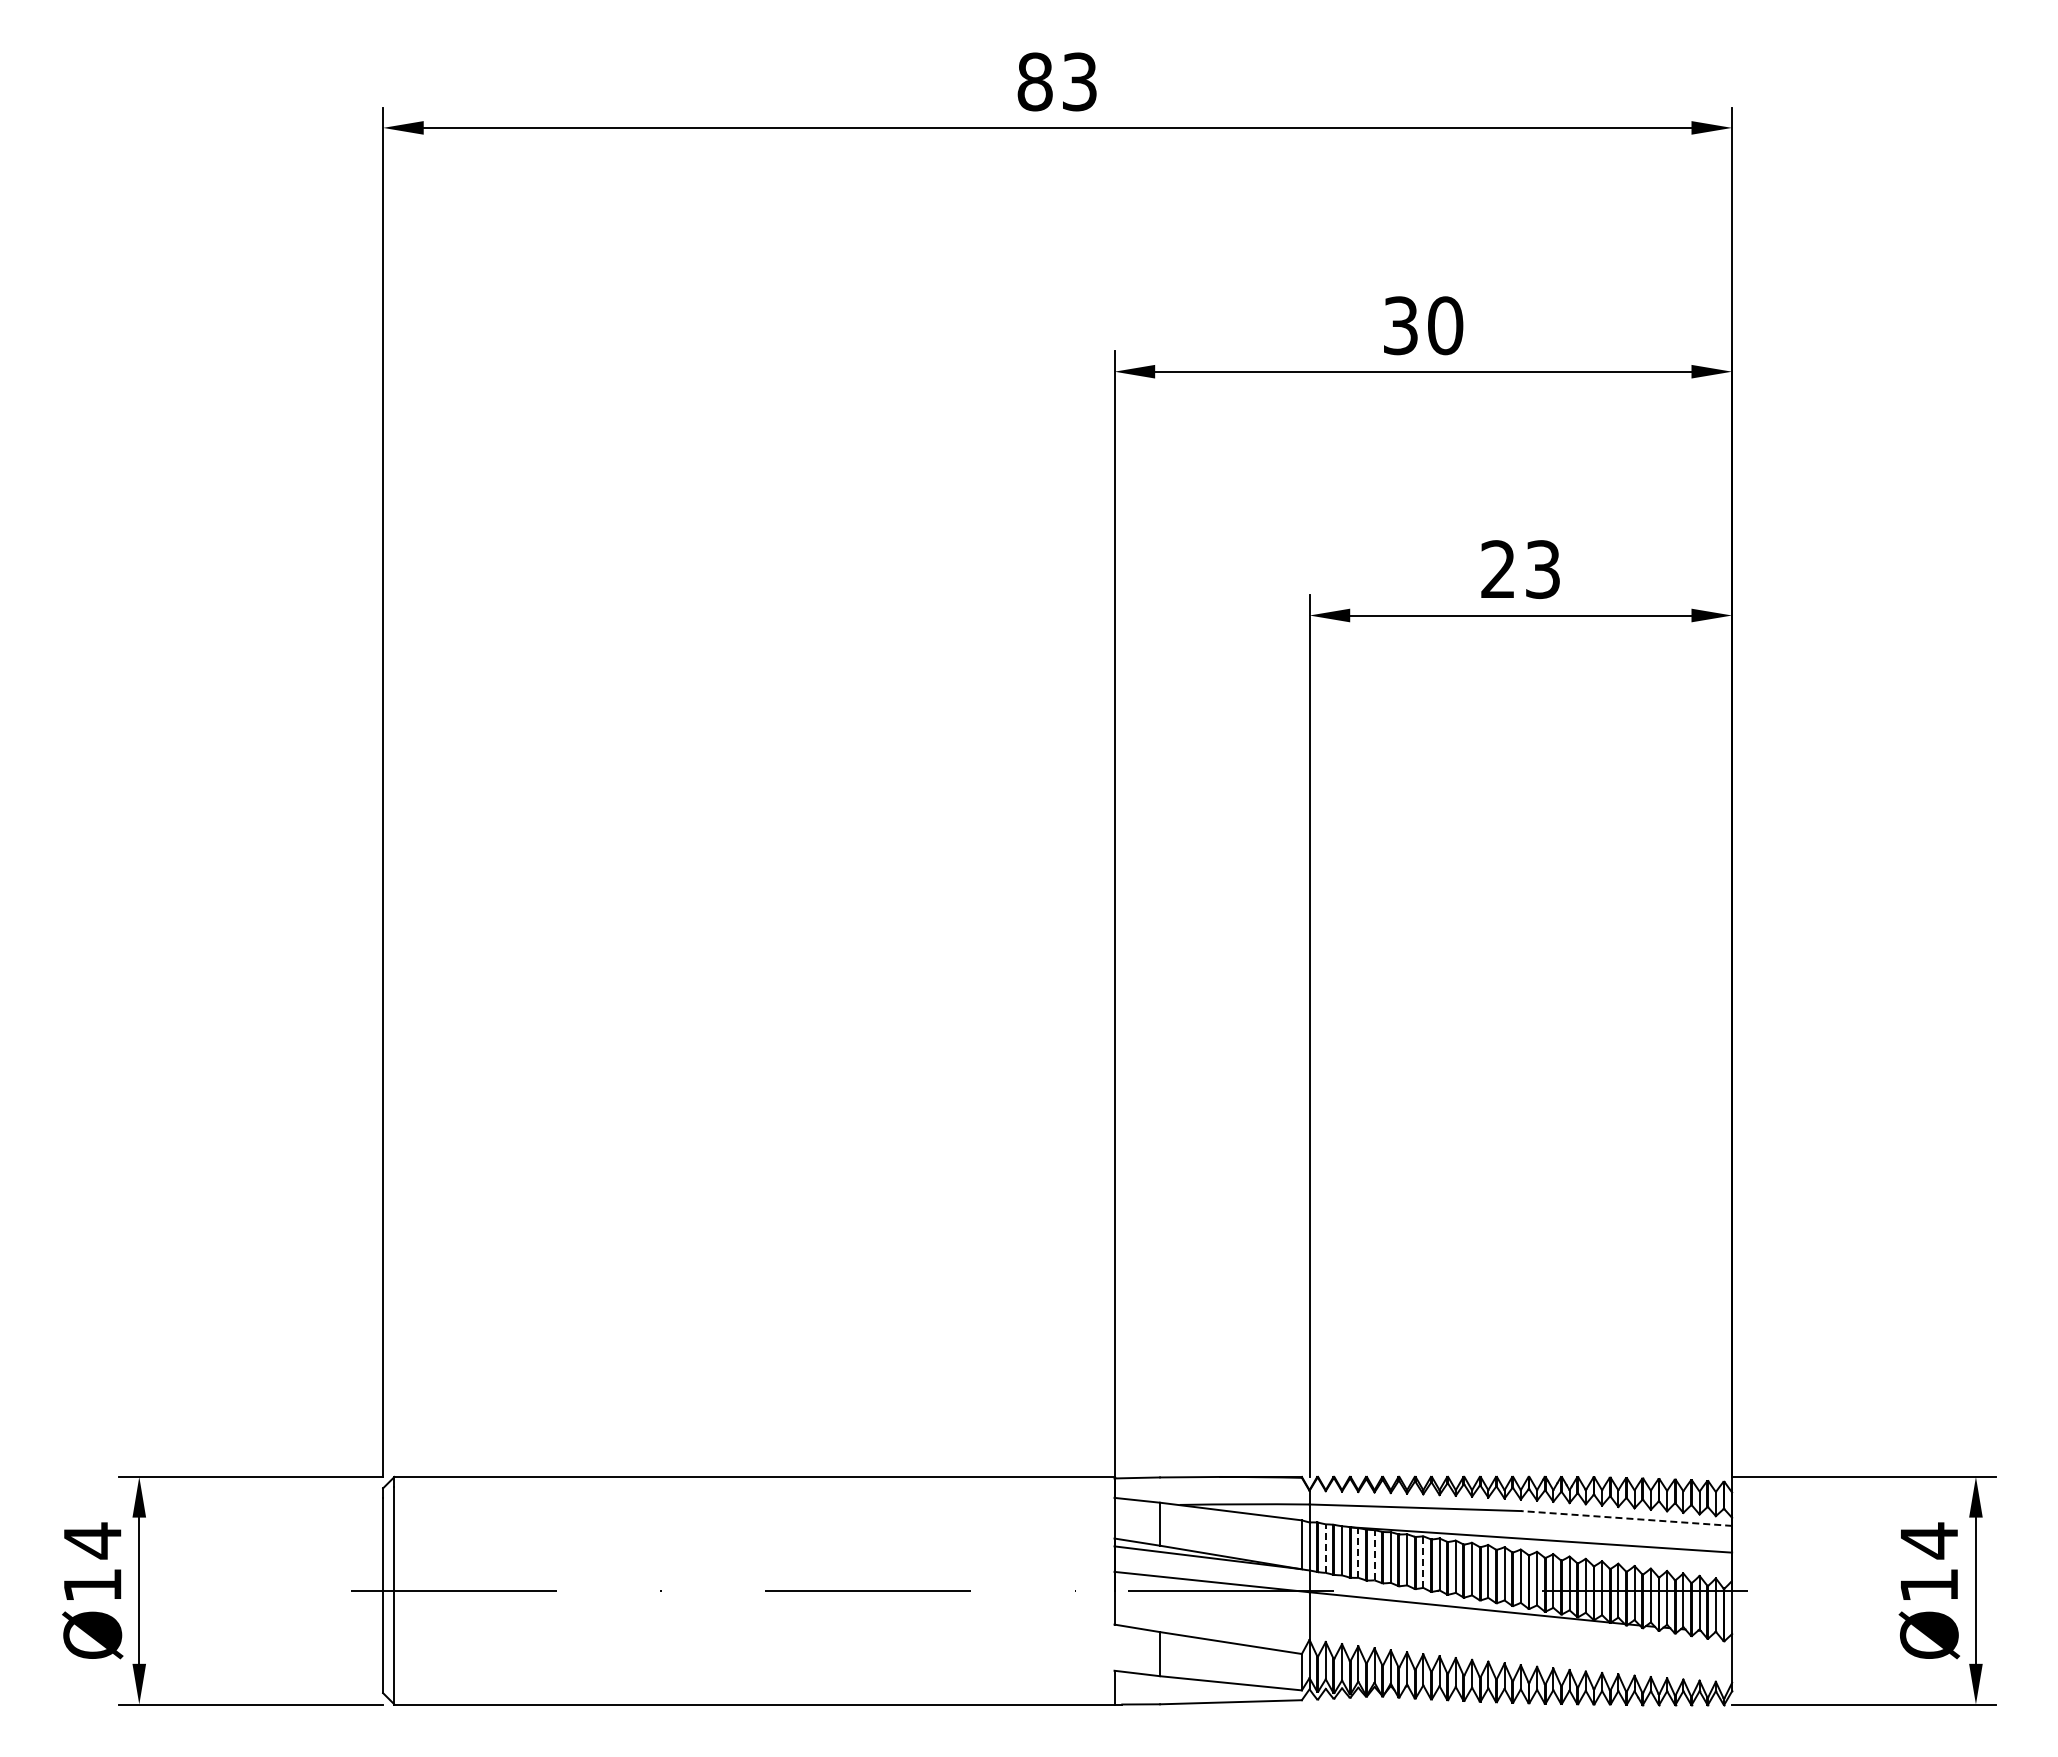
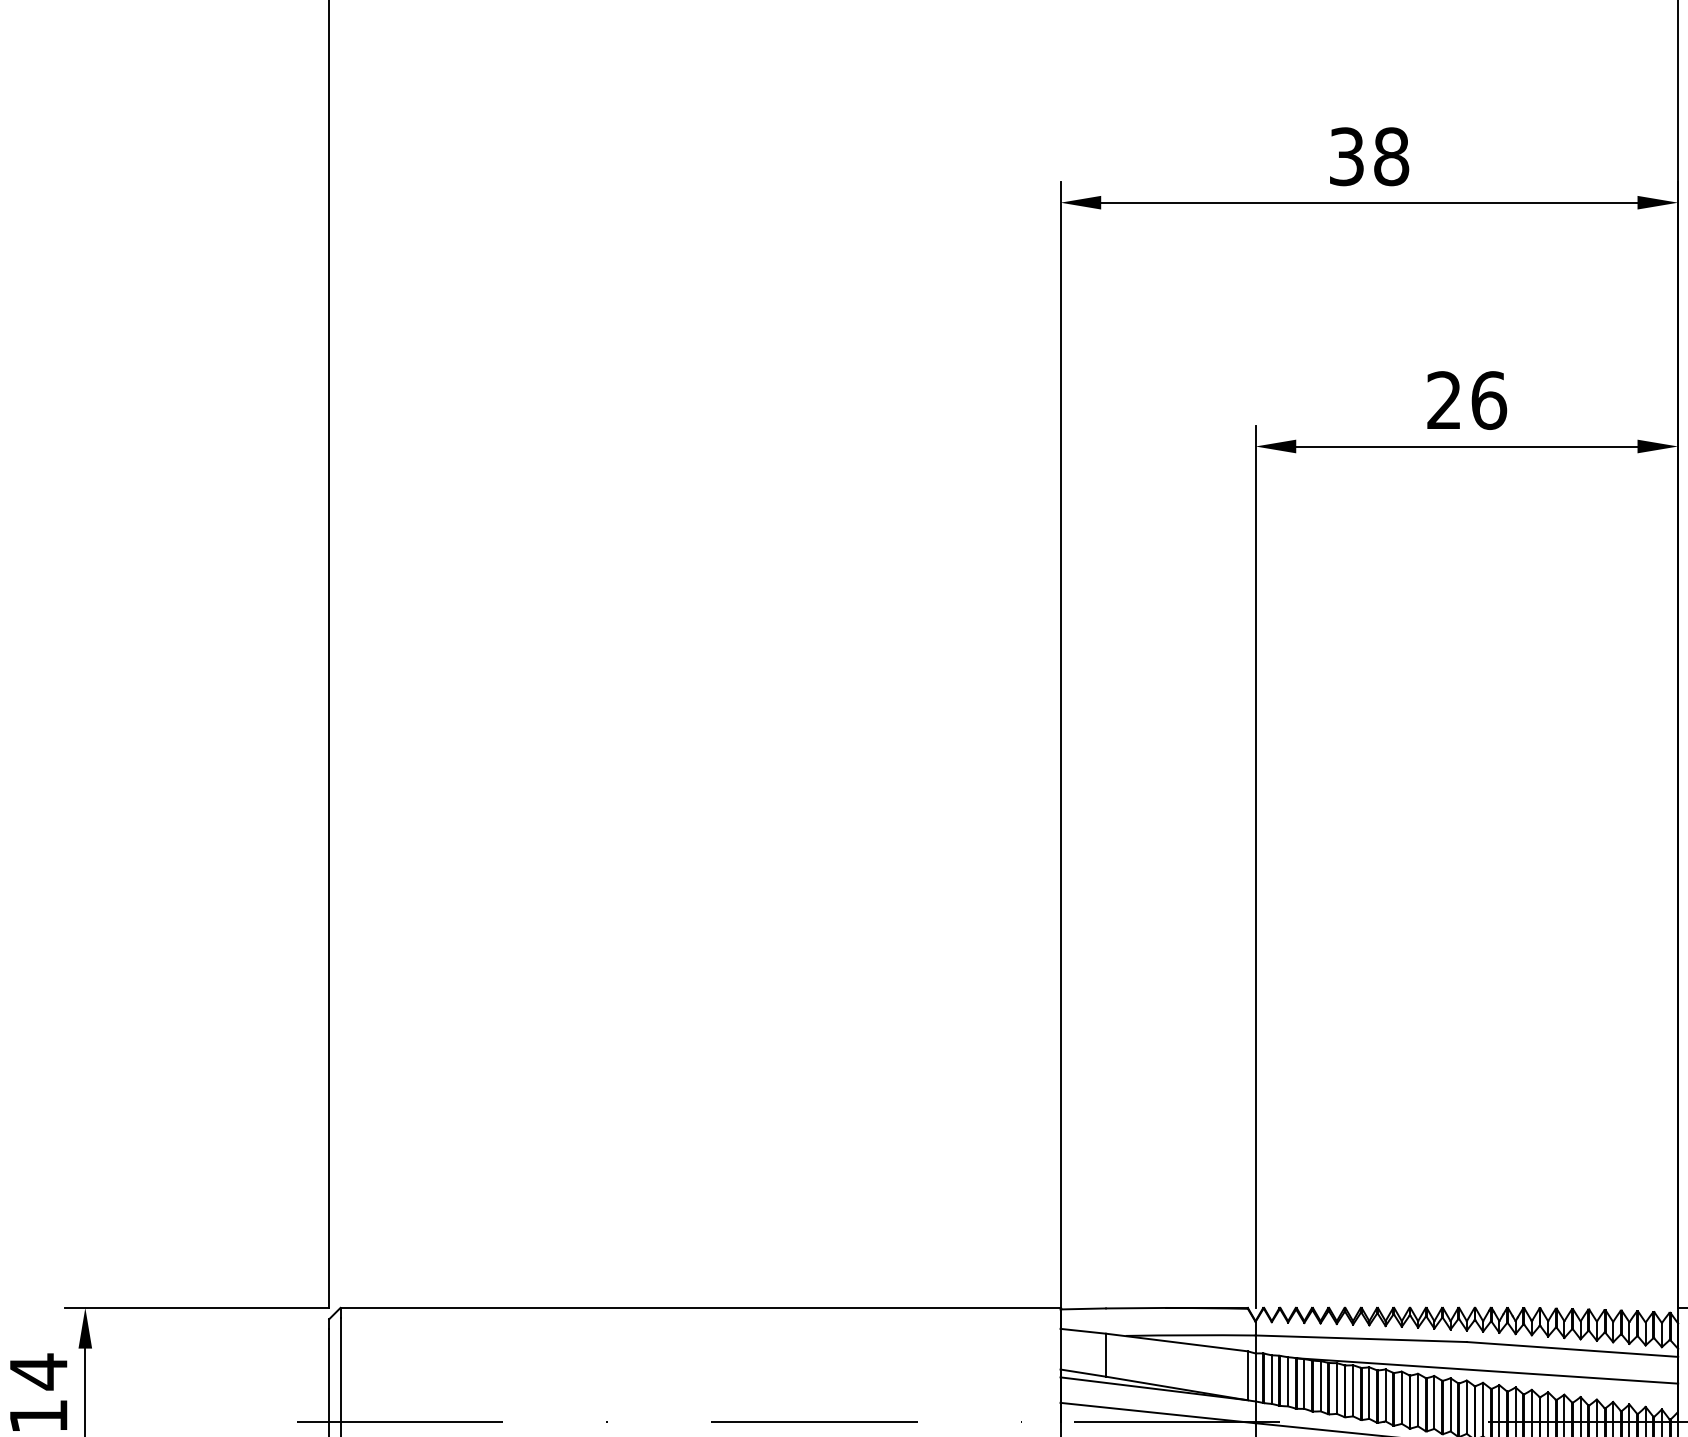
text: (1445, 325) -> (1391, 156), 30 -> 38
text: (1543, 569) -> (1489, 400), 23 -> 26
line: (1626, 1518) -> (1572, 1349), dashed -> solid
line: (1325, 1548) -> (1271, 1379), dashed -> solid
line: (1358, 1553) -> (1304, 1384), dashed -> solid
line: (1374, 1554) -> (1320, 1385), dashed -> solid
line: (1423, 1562) -> (1369, 1393), dashed -> solid

